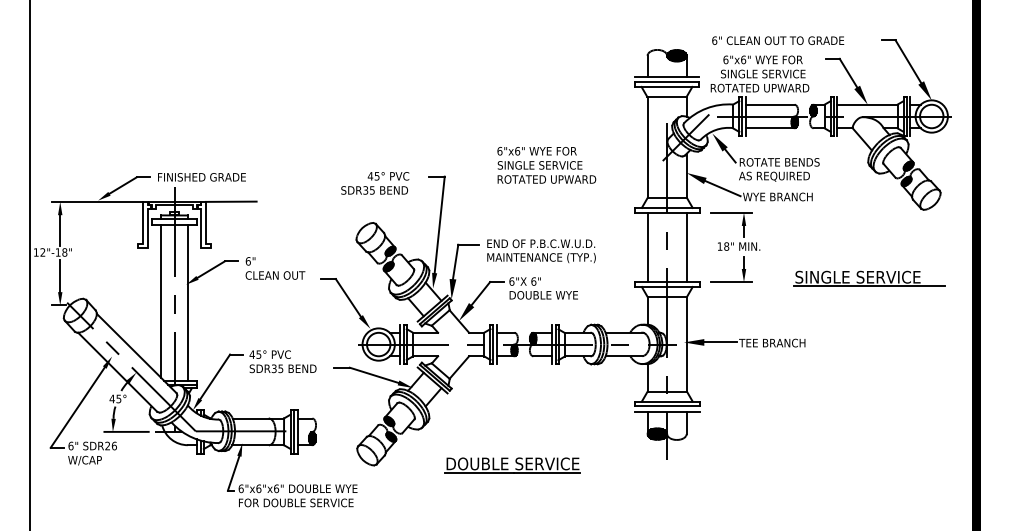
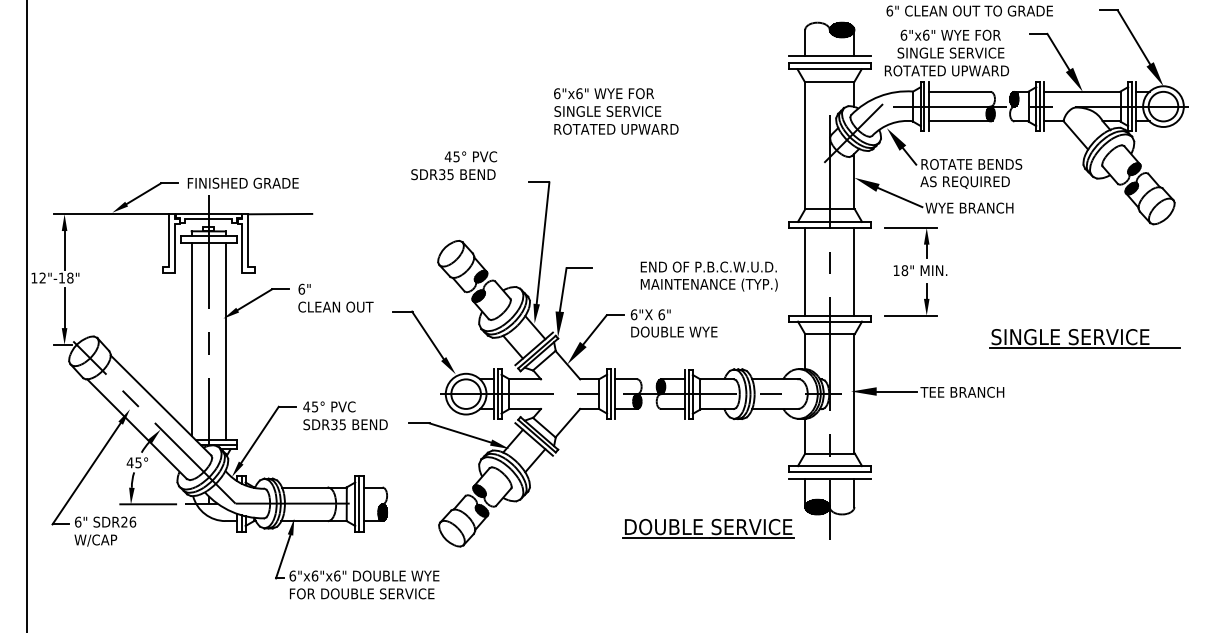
text: (546, 165) -> (615, 111), moved
text: (375, 183) -> (454, 165), moved
text: (541, 250) -> (709, 275), moved
part: (869, 278) -> (1084, 338), moved
part: (512, 465) -> (707, 529), moved

